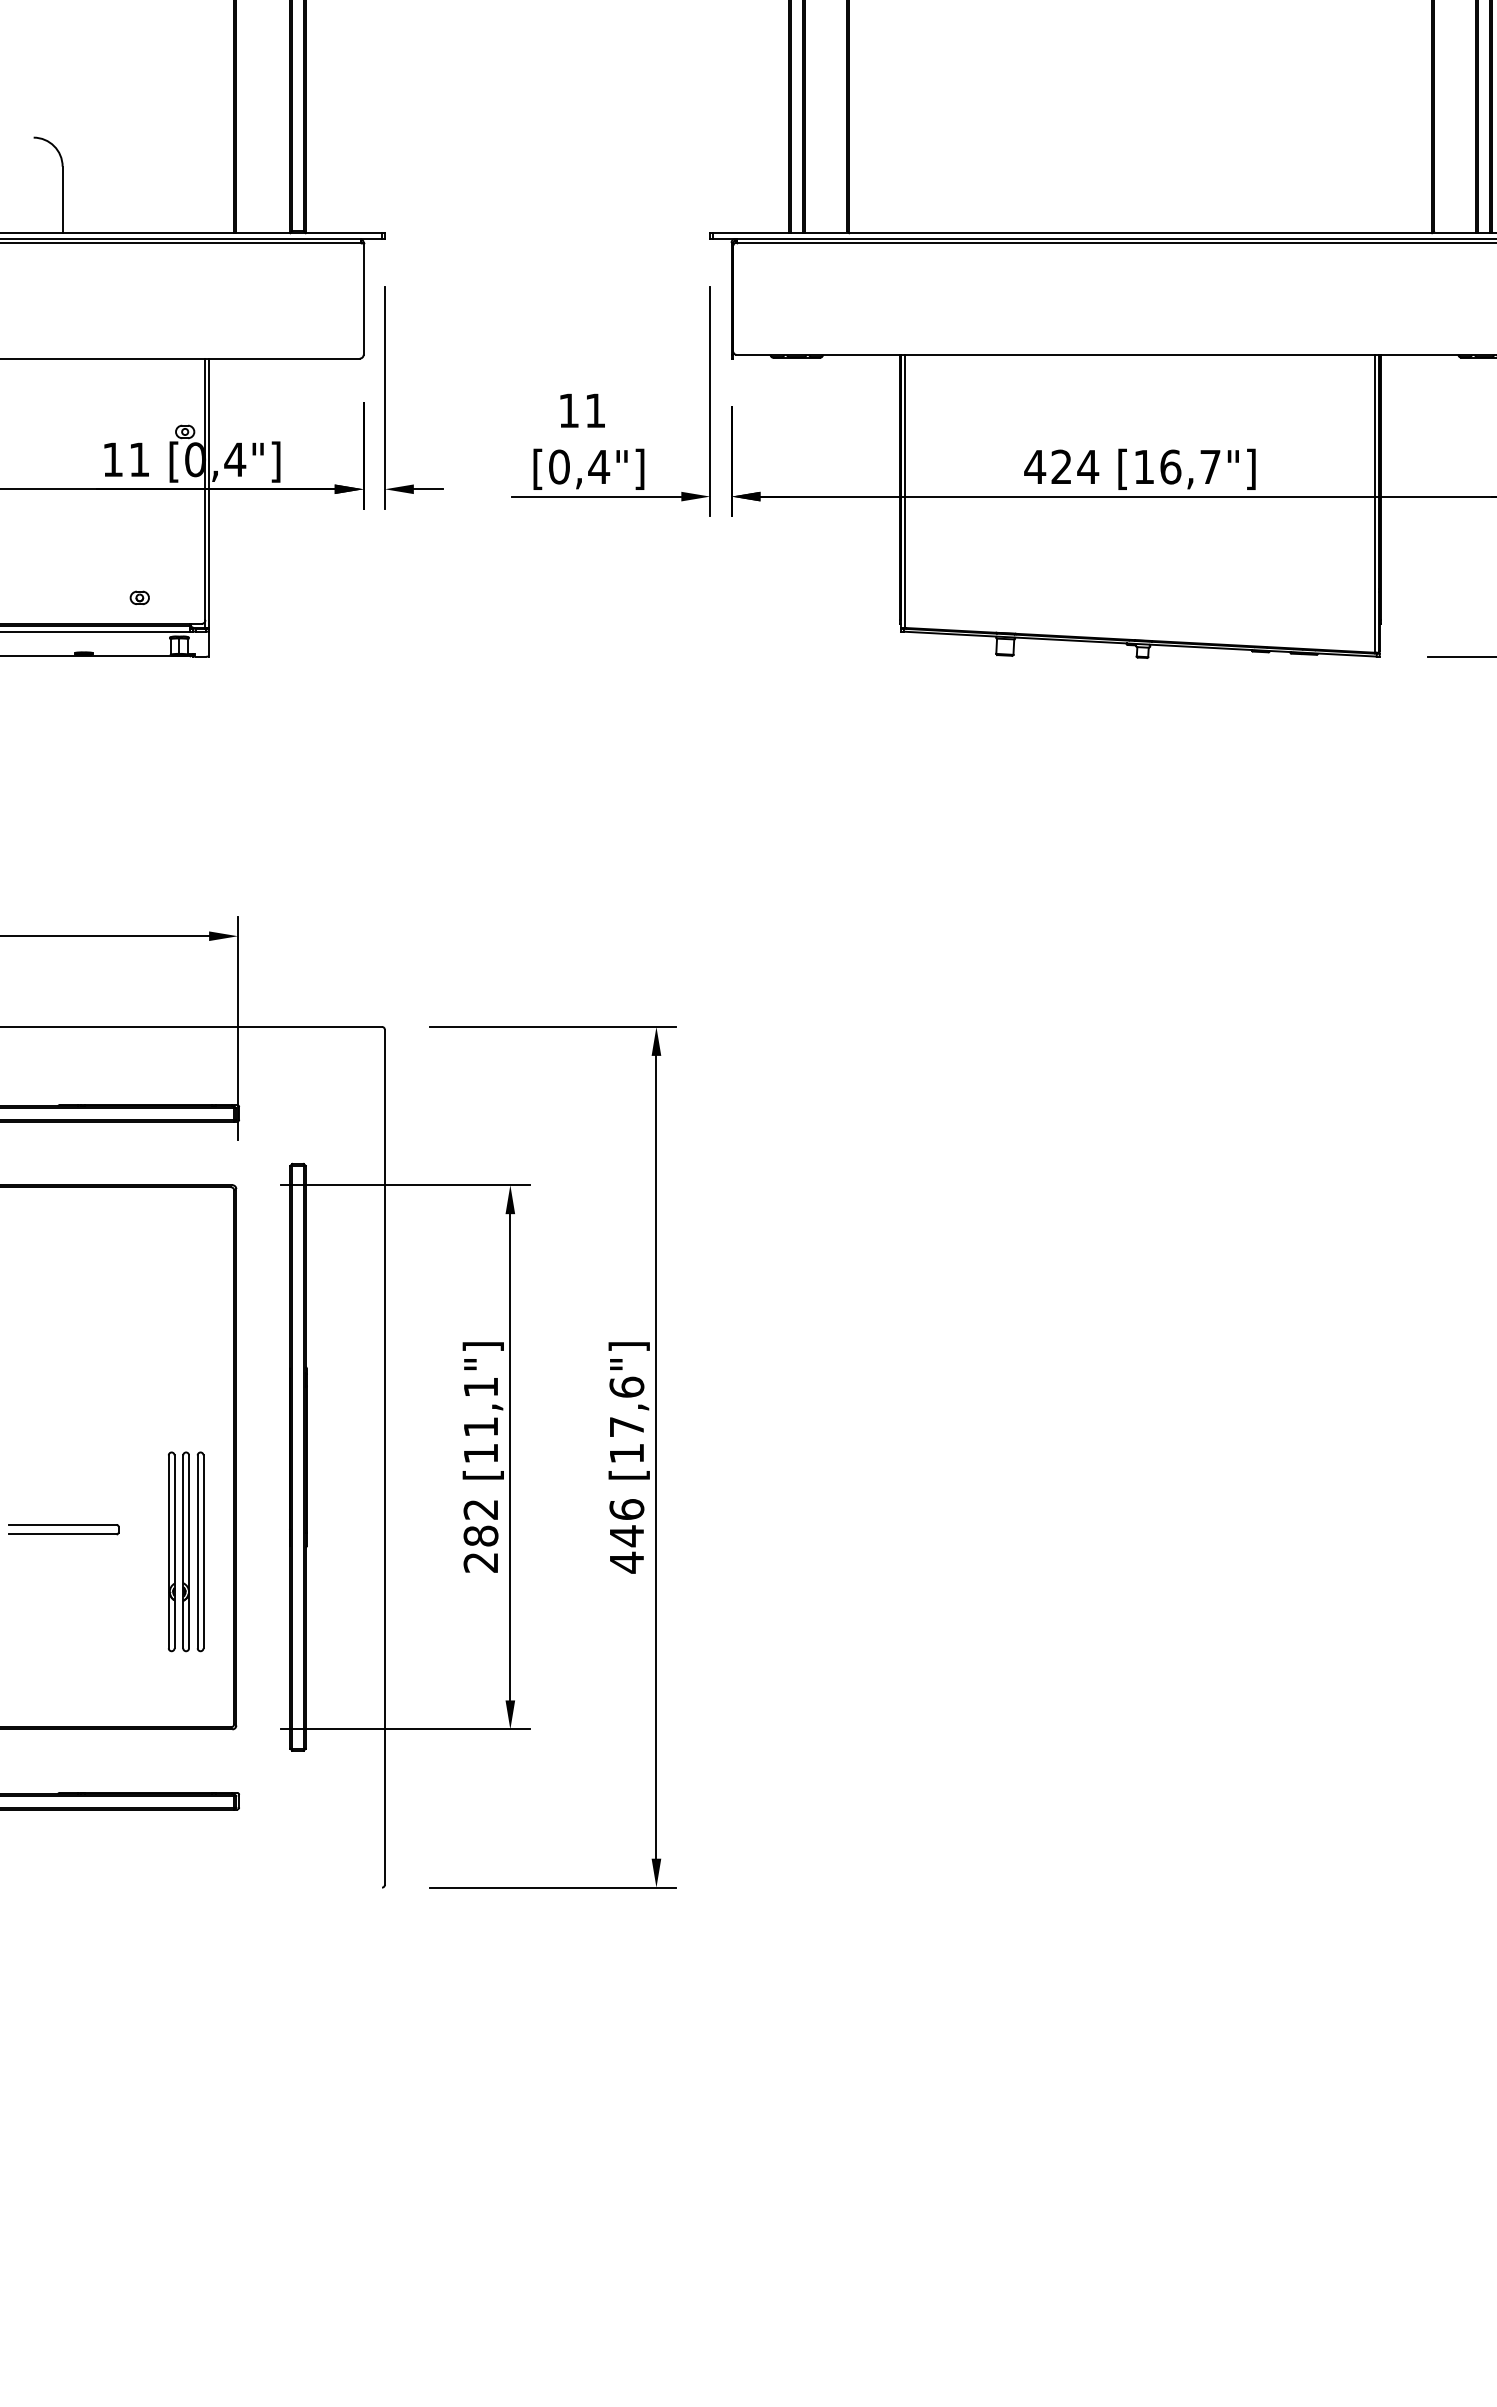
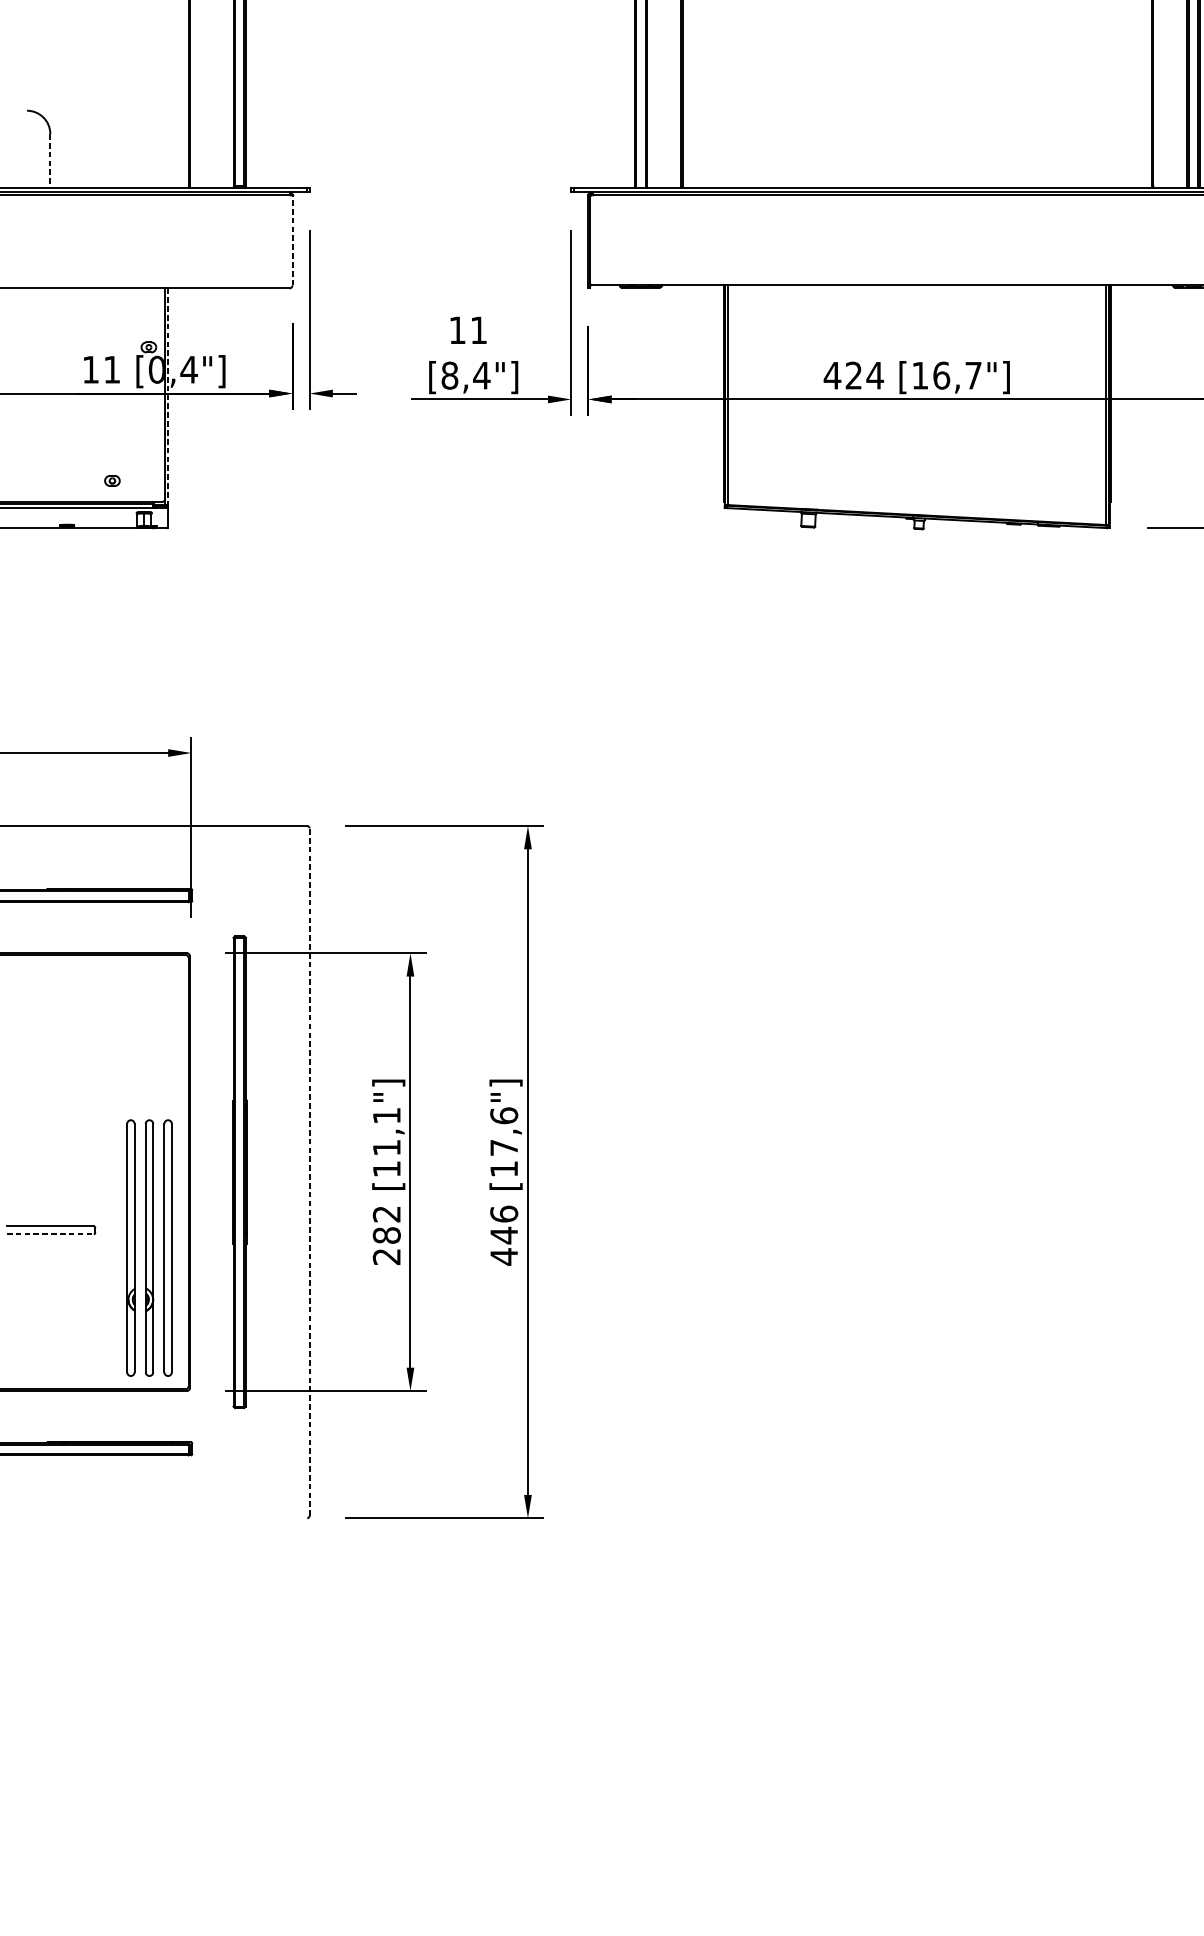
line: (62, 200) -> (50, 161), solid -> dashed
line: (363, 298) -> (292, 240), solid -> dashed
text: (559, 466) -> (449, 375), [0,4"] -> [8,4"]
line: (209, 493) -> (168, 396), solid -> dashed
line: (384, 1456) -> (309, 1171), solid -> dashed
line: (63, 1534) -> (51, 1234), solid -> dashed
part: (186, 1551) -> (149, 1247), size x1.6

